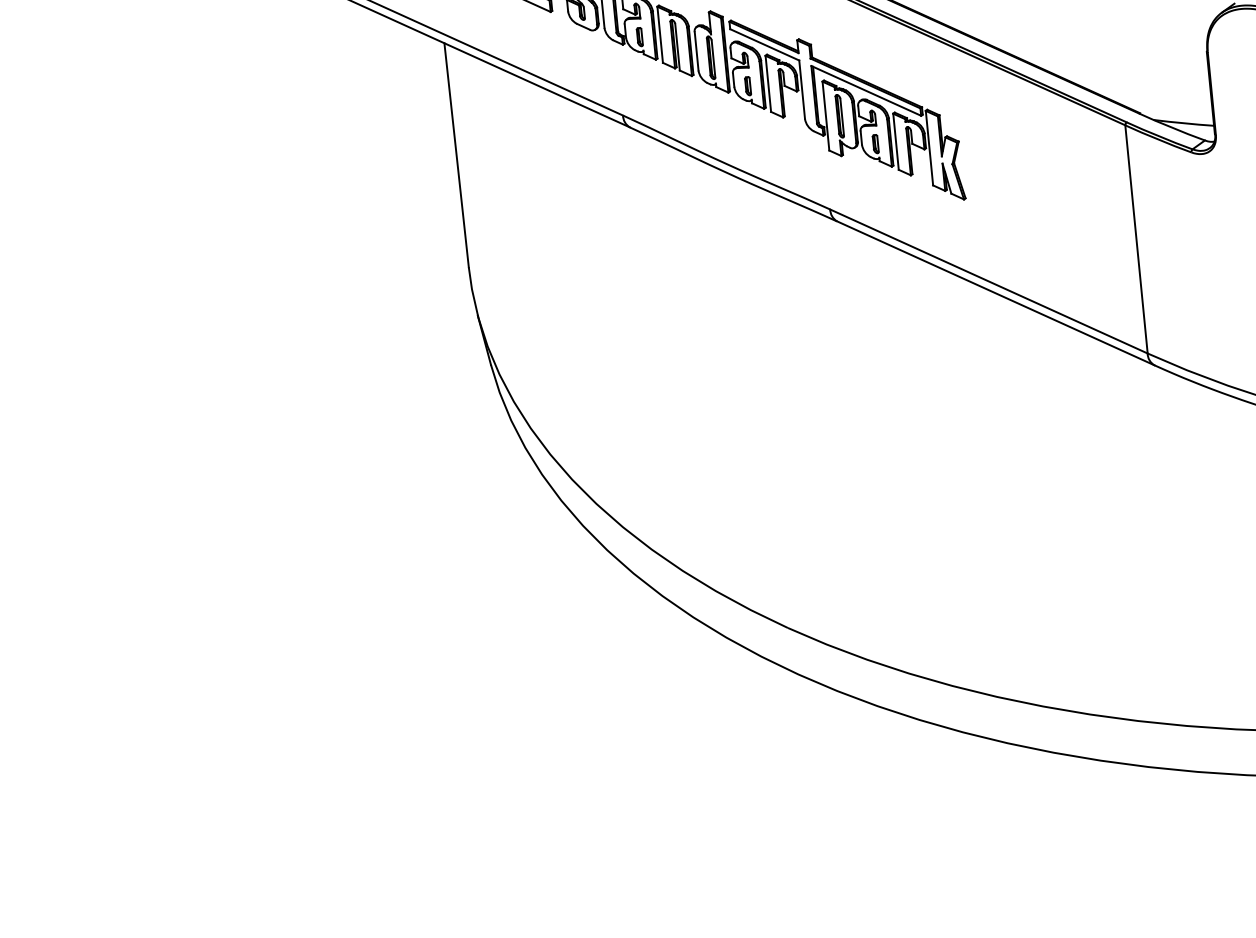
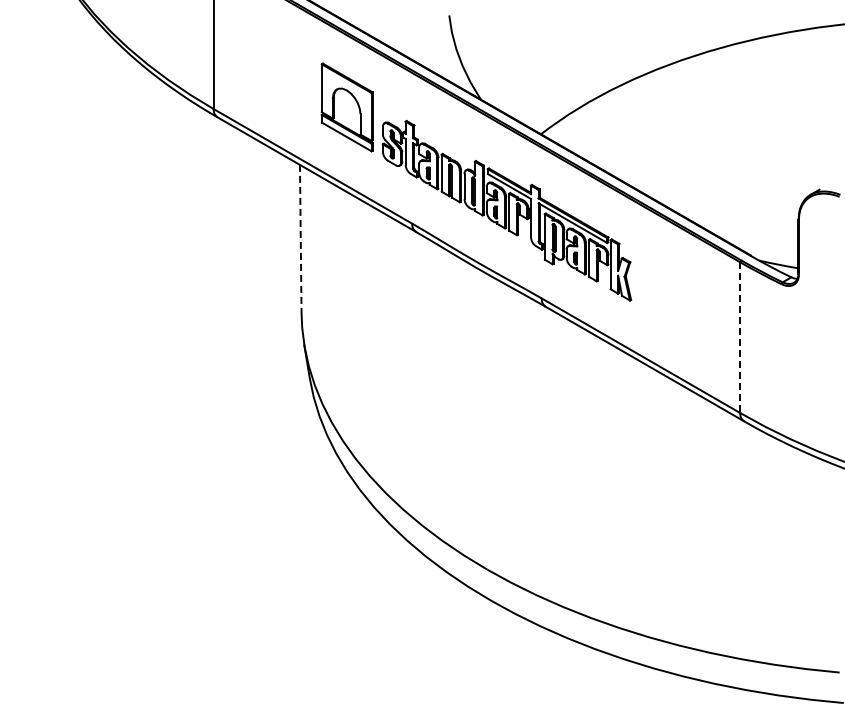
line: (456, 156) -> (300, 239), solid -> dashed
line: (1136, 240) -> (740, 338), solid -> dashed

